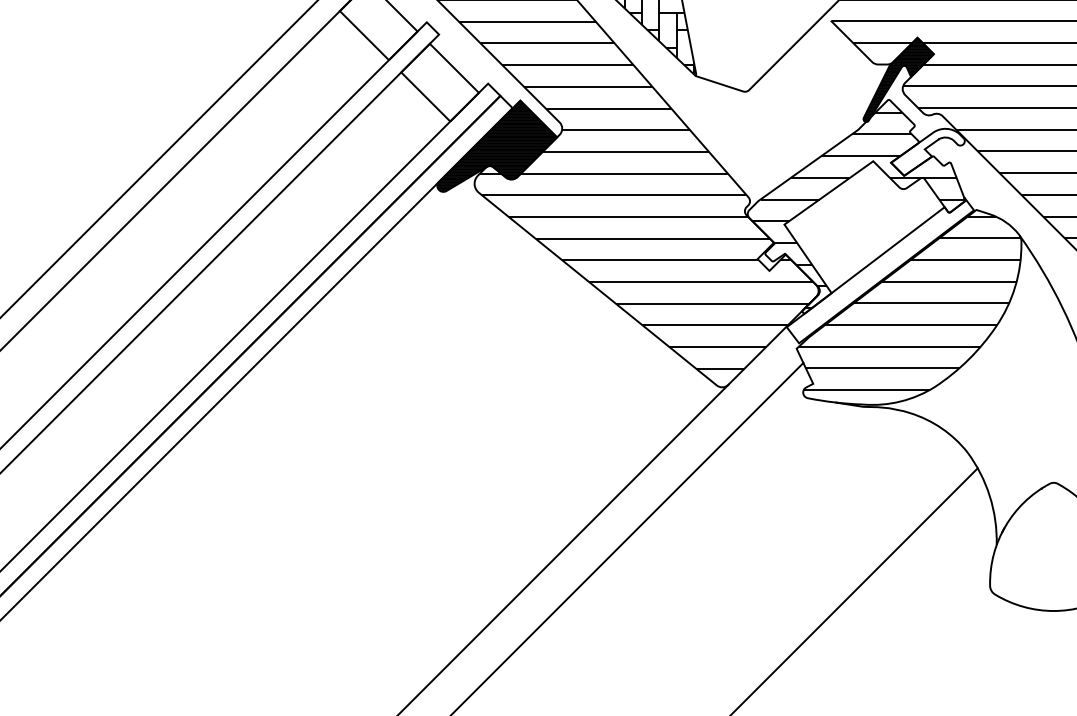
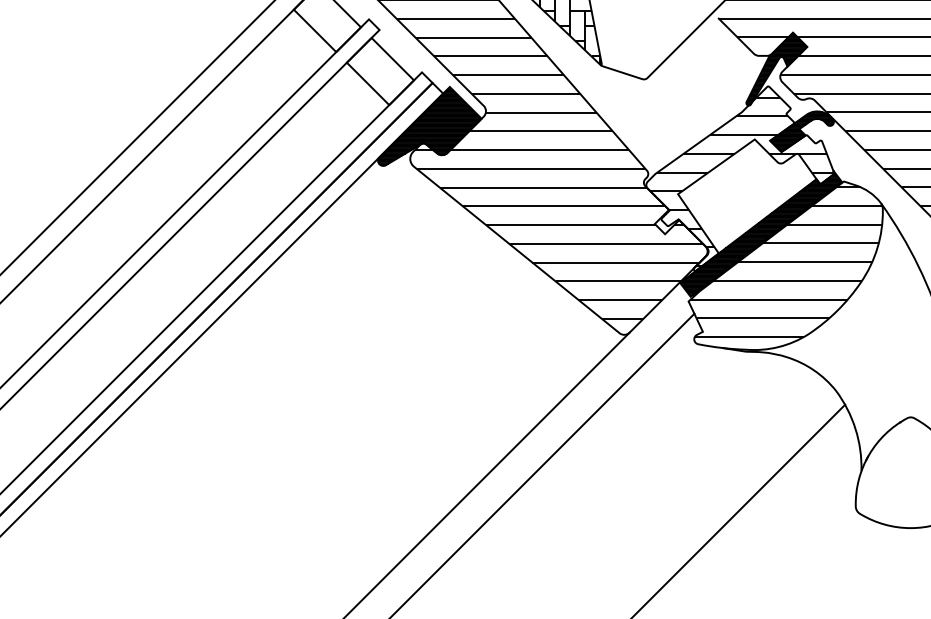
hatch: (927, 151) -> (801, 131), added
hatch: (880, 269) -> (761, 233), added

